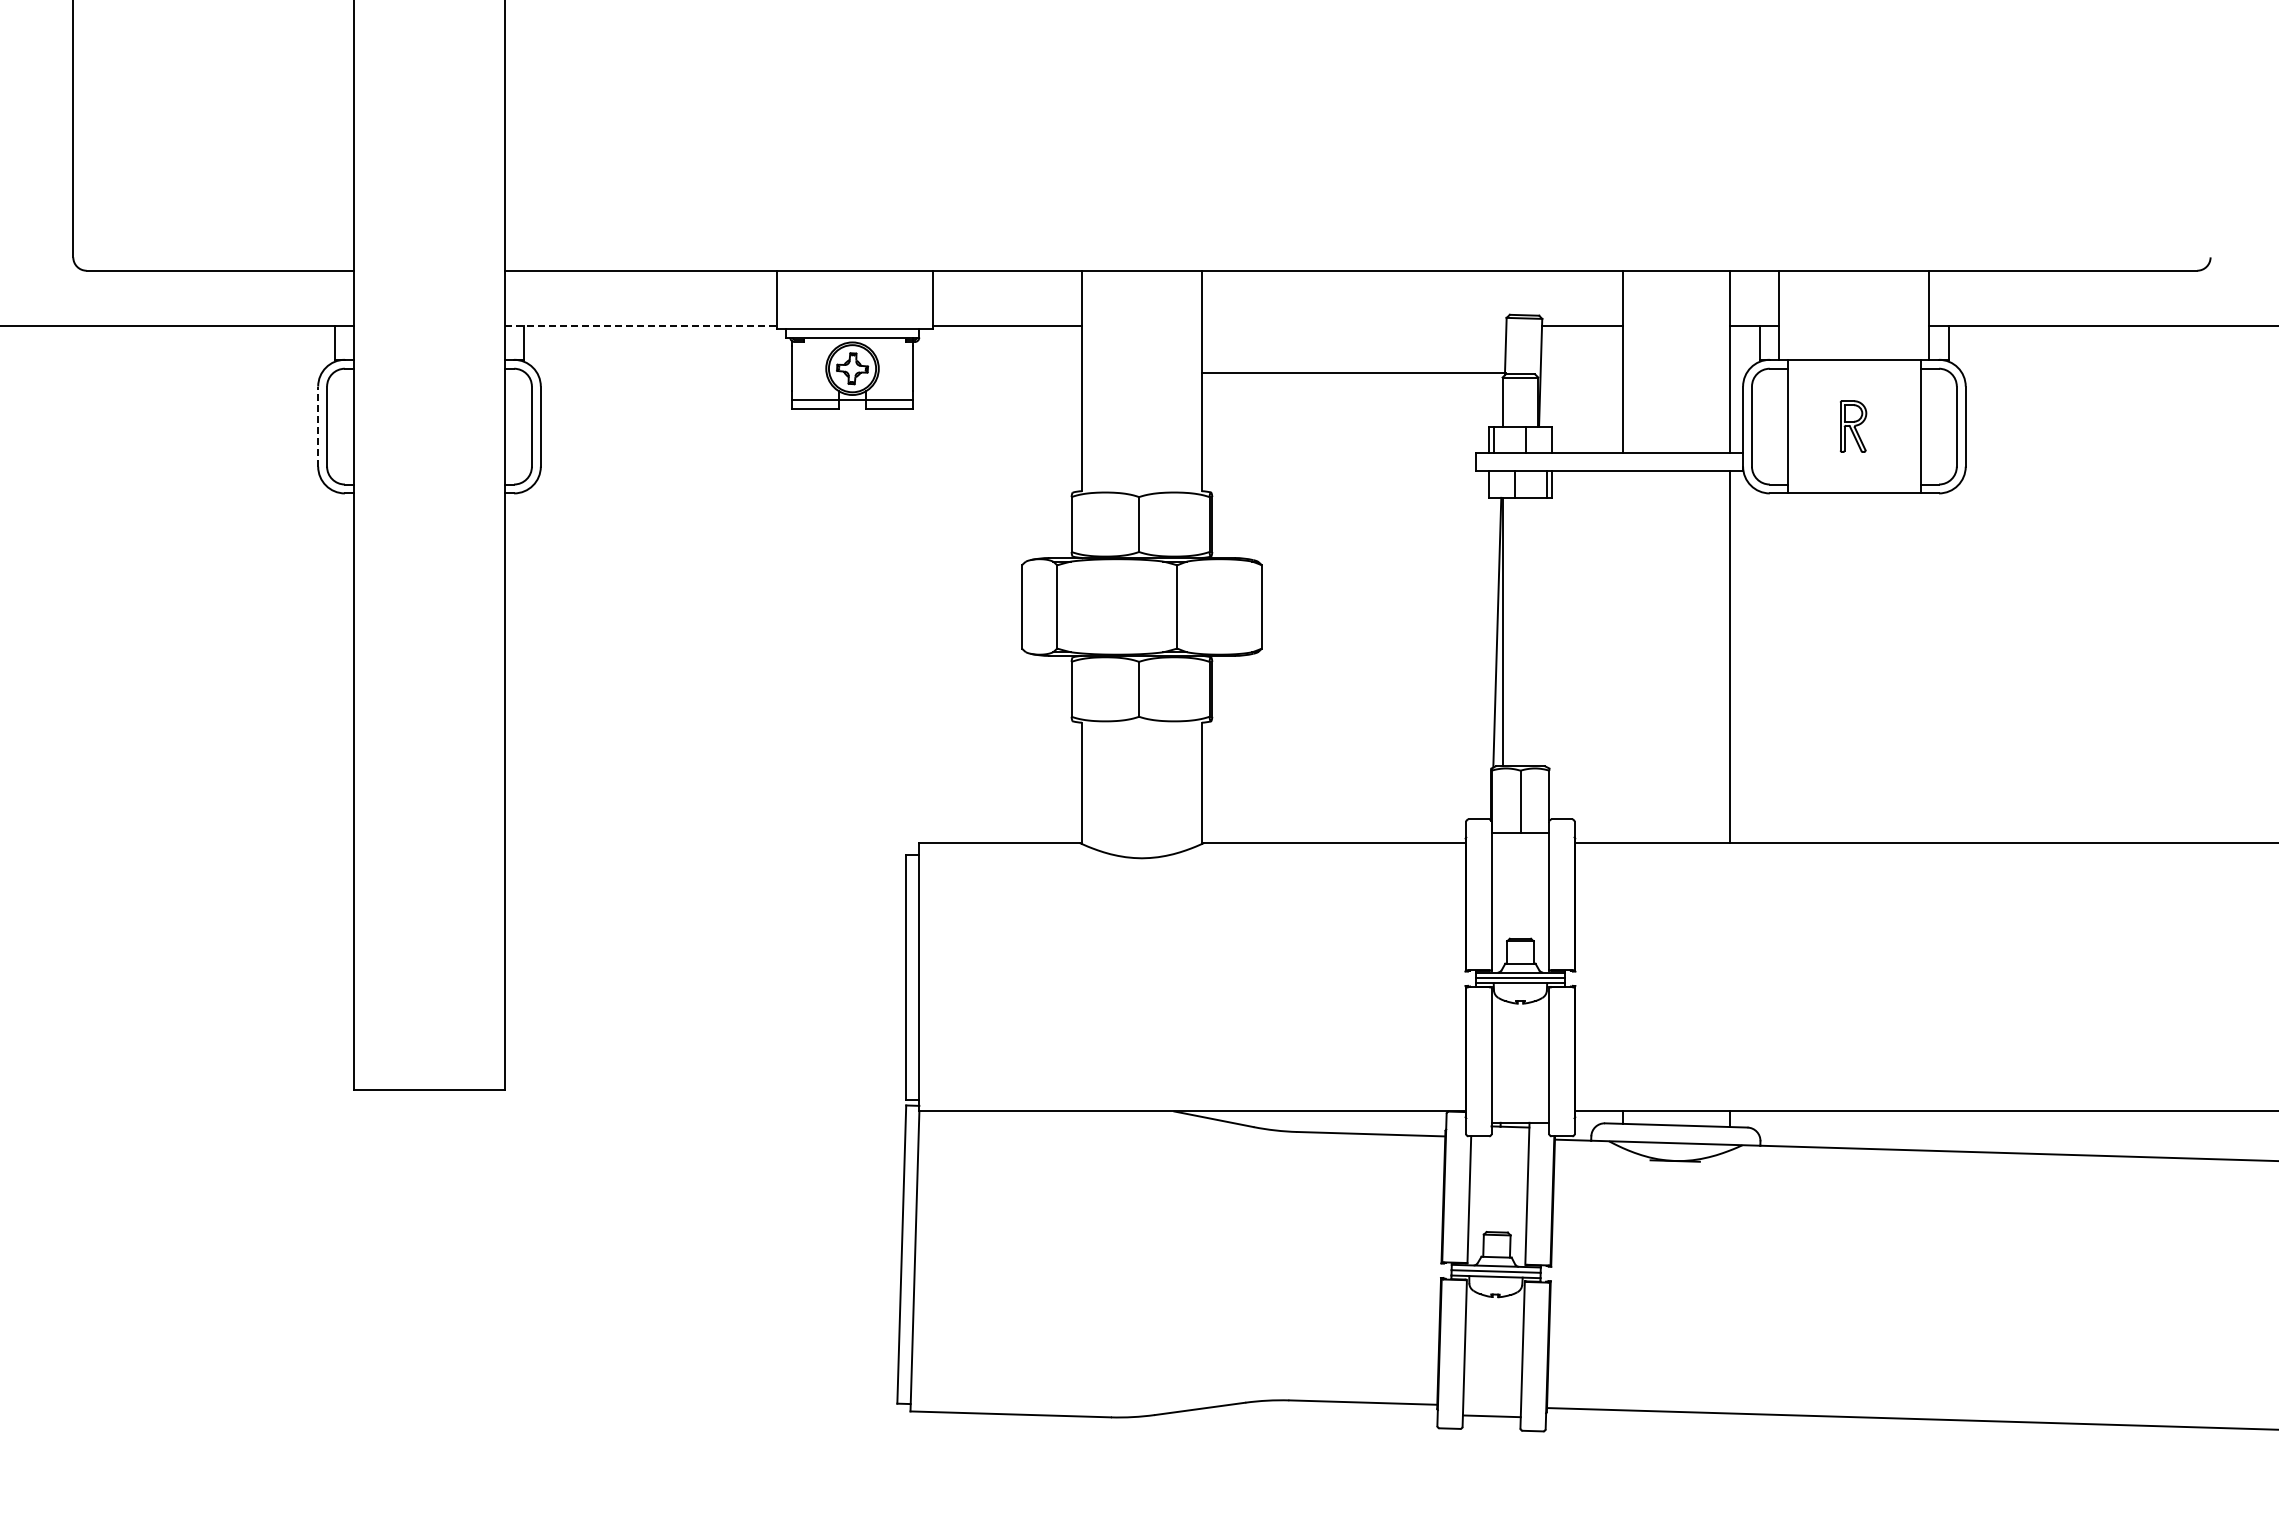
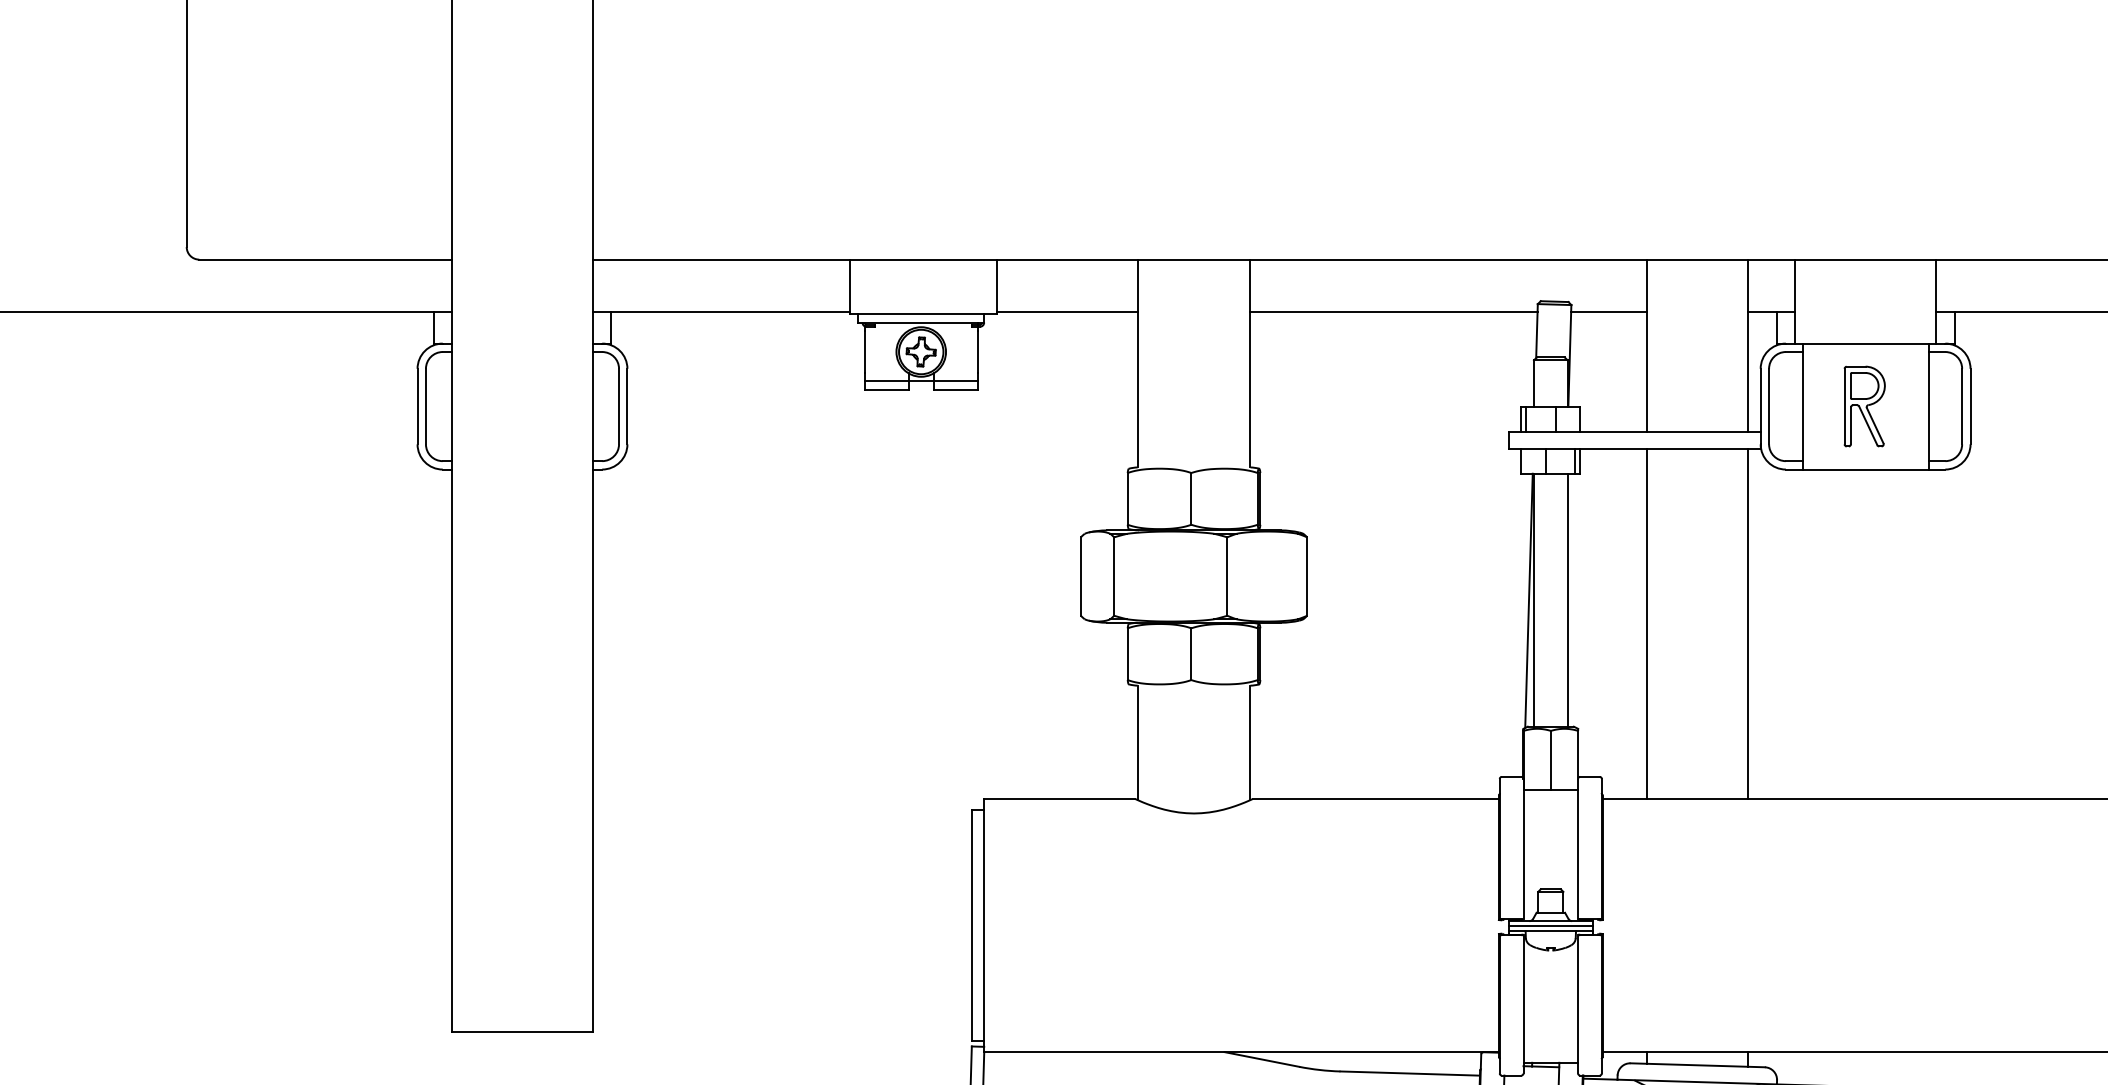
line: (641, 326) -> (722, 312), dashed -> solid
line: (1353, 373) -> (1393, 312), moved
line: (318, 426) -> (417, 406), dashed -> solid
part: (1853, 426) -> (1864, 406), size x1.67
line: (1538, 631) -> (1567, 599), added
line: (1622, 656) -> (1647, 623), added

